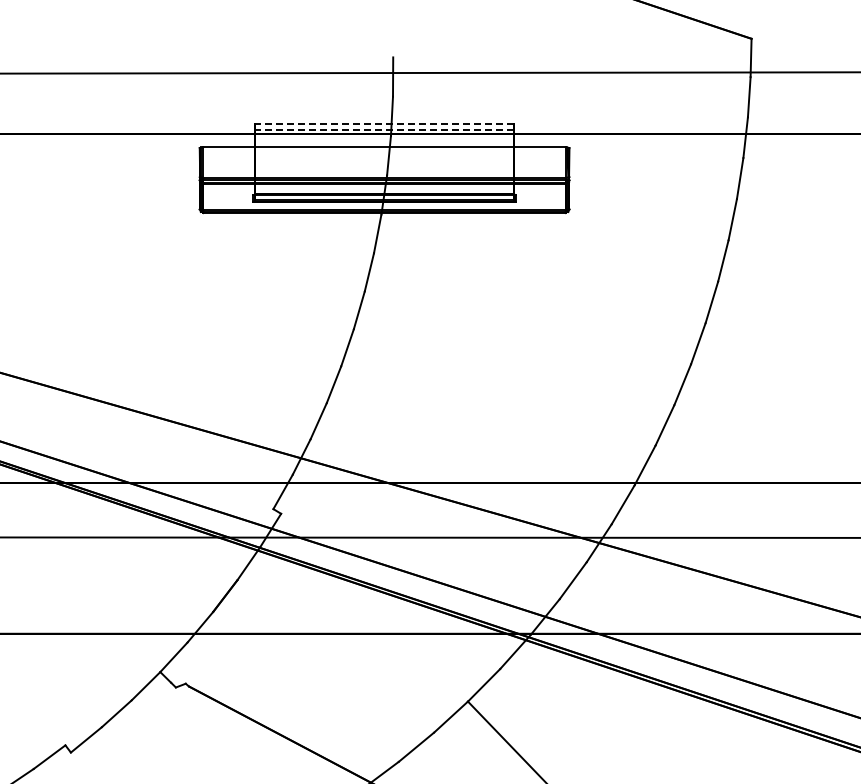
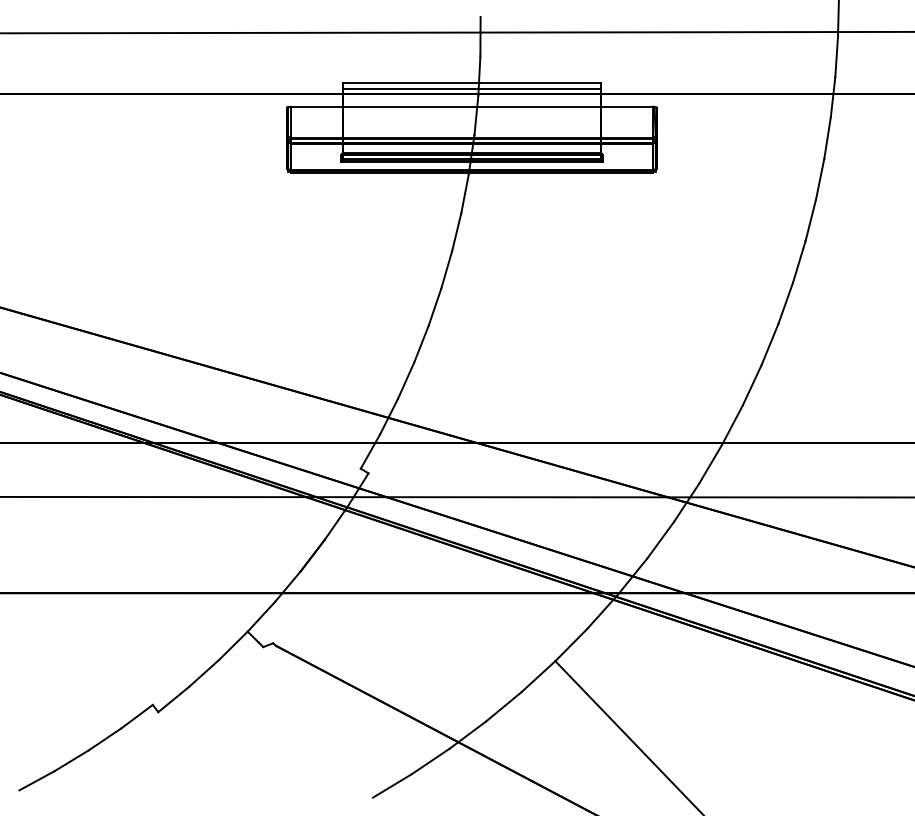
line: (384, 123) -> (471, 83), dashed -> solid
line: (384, 129) -> (471, 89), dashed -> solid

